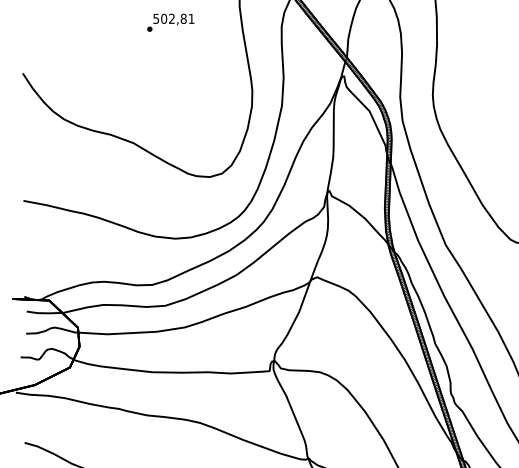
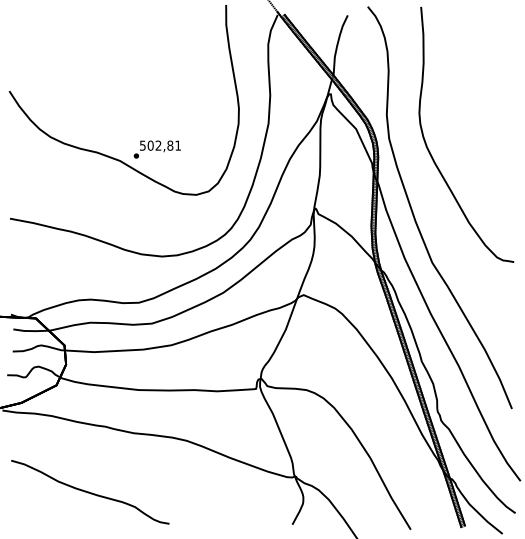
text: (169, 22) -> (156, 149), moved

